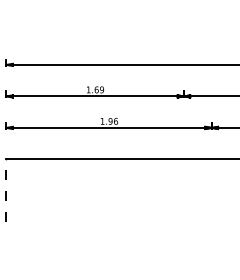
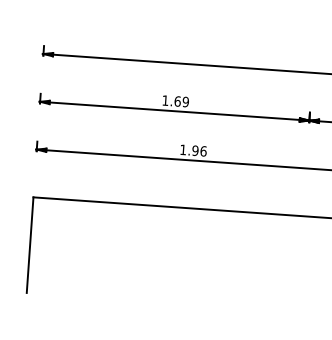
line: (6, 190) -> (30, 244), dashed -> solid

